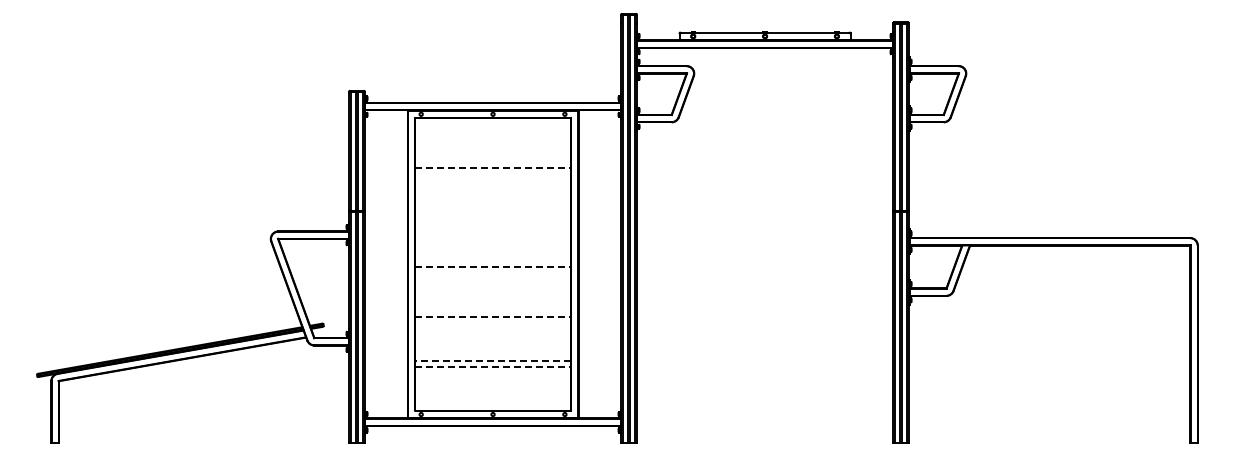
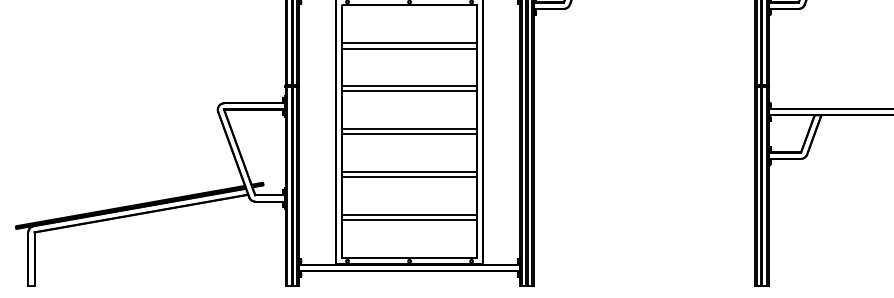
line: (492, 162) -> (409, 43), added
line: (493, 168) -> (409, 48), dashed -> solid
line: (492, 211) -> (409, 86), added
line: (492, 217) -> (409, 91), added
line: (492, 261) -> (409, 129), added
line: (493, 267) -> (409, 134), dashed -> solid
line: (492, 311) -> (409, 172), added
line: (493, 317) -> (409, 177), dashed -> solid
line: (493, 360) -> (409, 214), dashed -> solid
line: (493, 366) -> (409, 219), dashed -> solid

